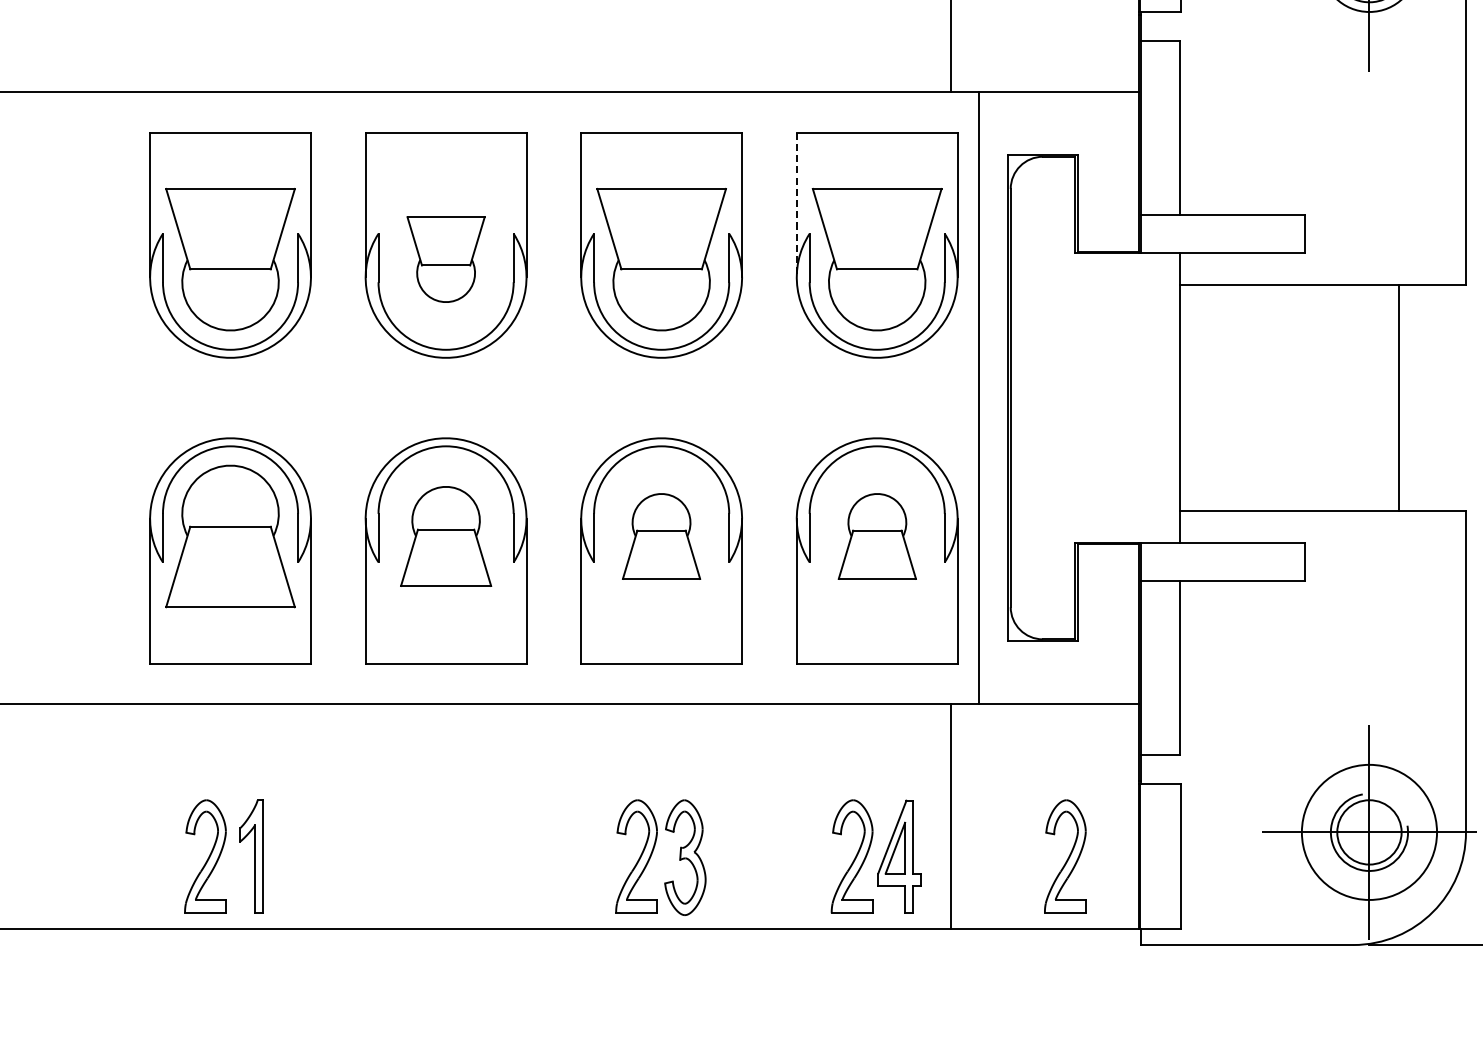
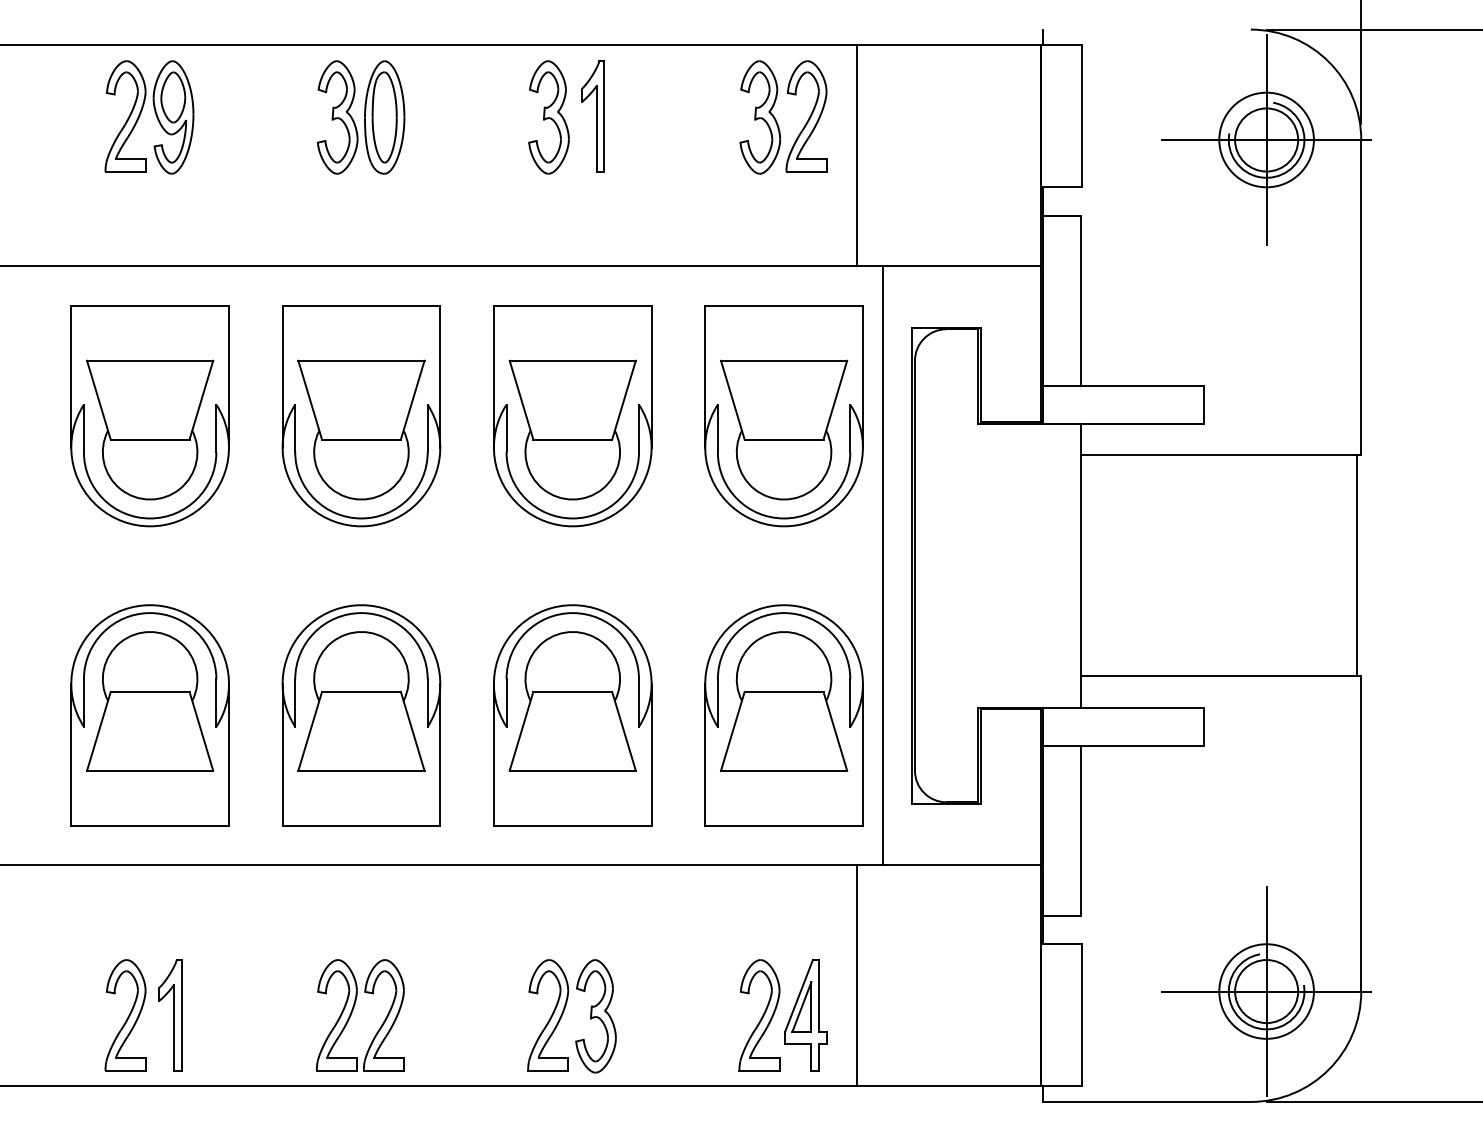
line: (797, 204) -> (705, 376), dashed -> solid
part: (446, 259) -> (361, 429), size x1.67
line: (1398, 397) -> (1356, 565), moved
part: (446, 536) -> (361, 701), size x1.43
part: (661, 536) -> (572, 701), size x1.67
part: (877, 536) -> (784, 701), size x1.67
circle: (1369, 832) -> (1266, 991), size x0.71
part: (436, 854) -> (352, 1013), added
part: (1065, 856) -> (968, 1015), removed

